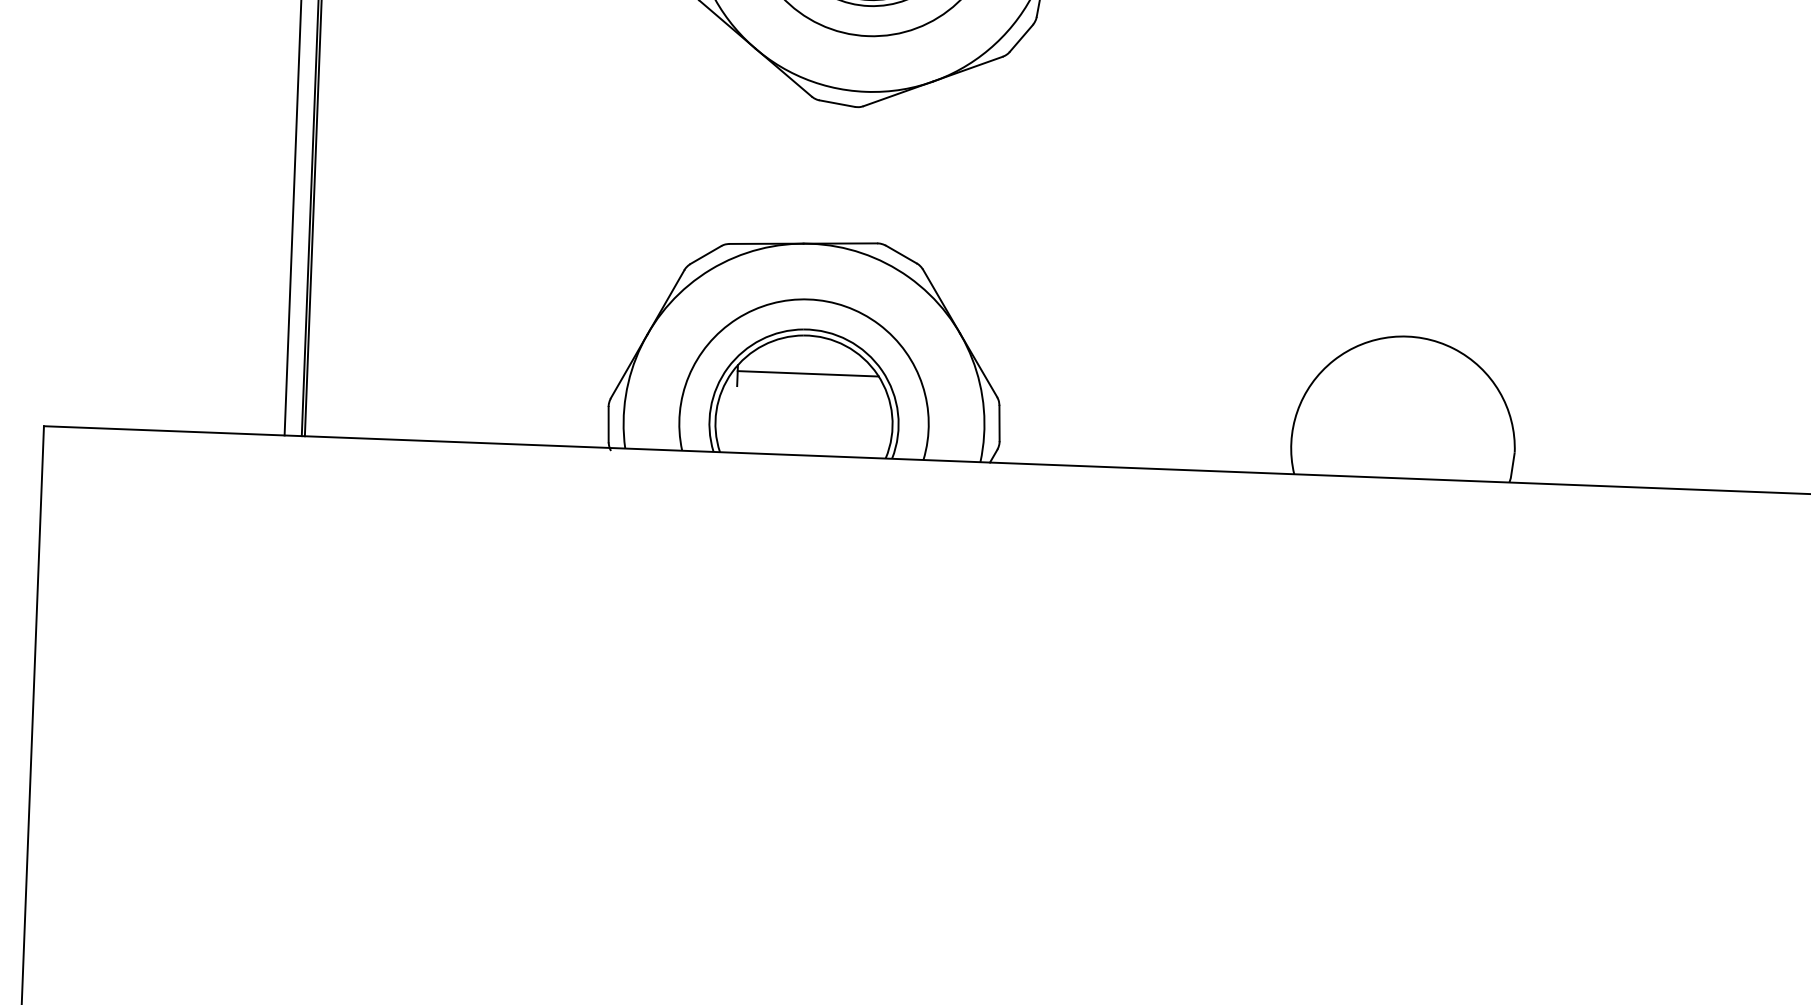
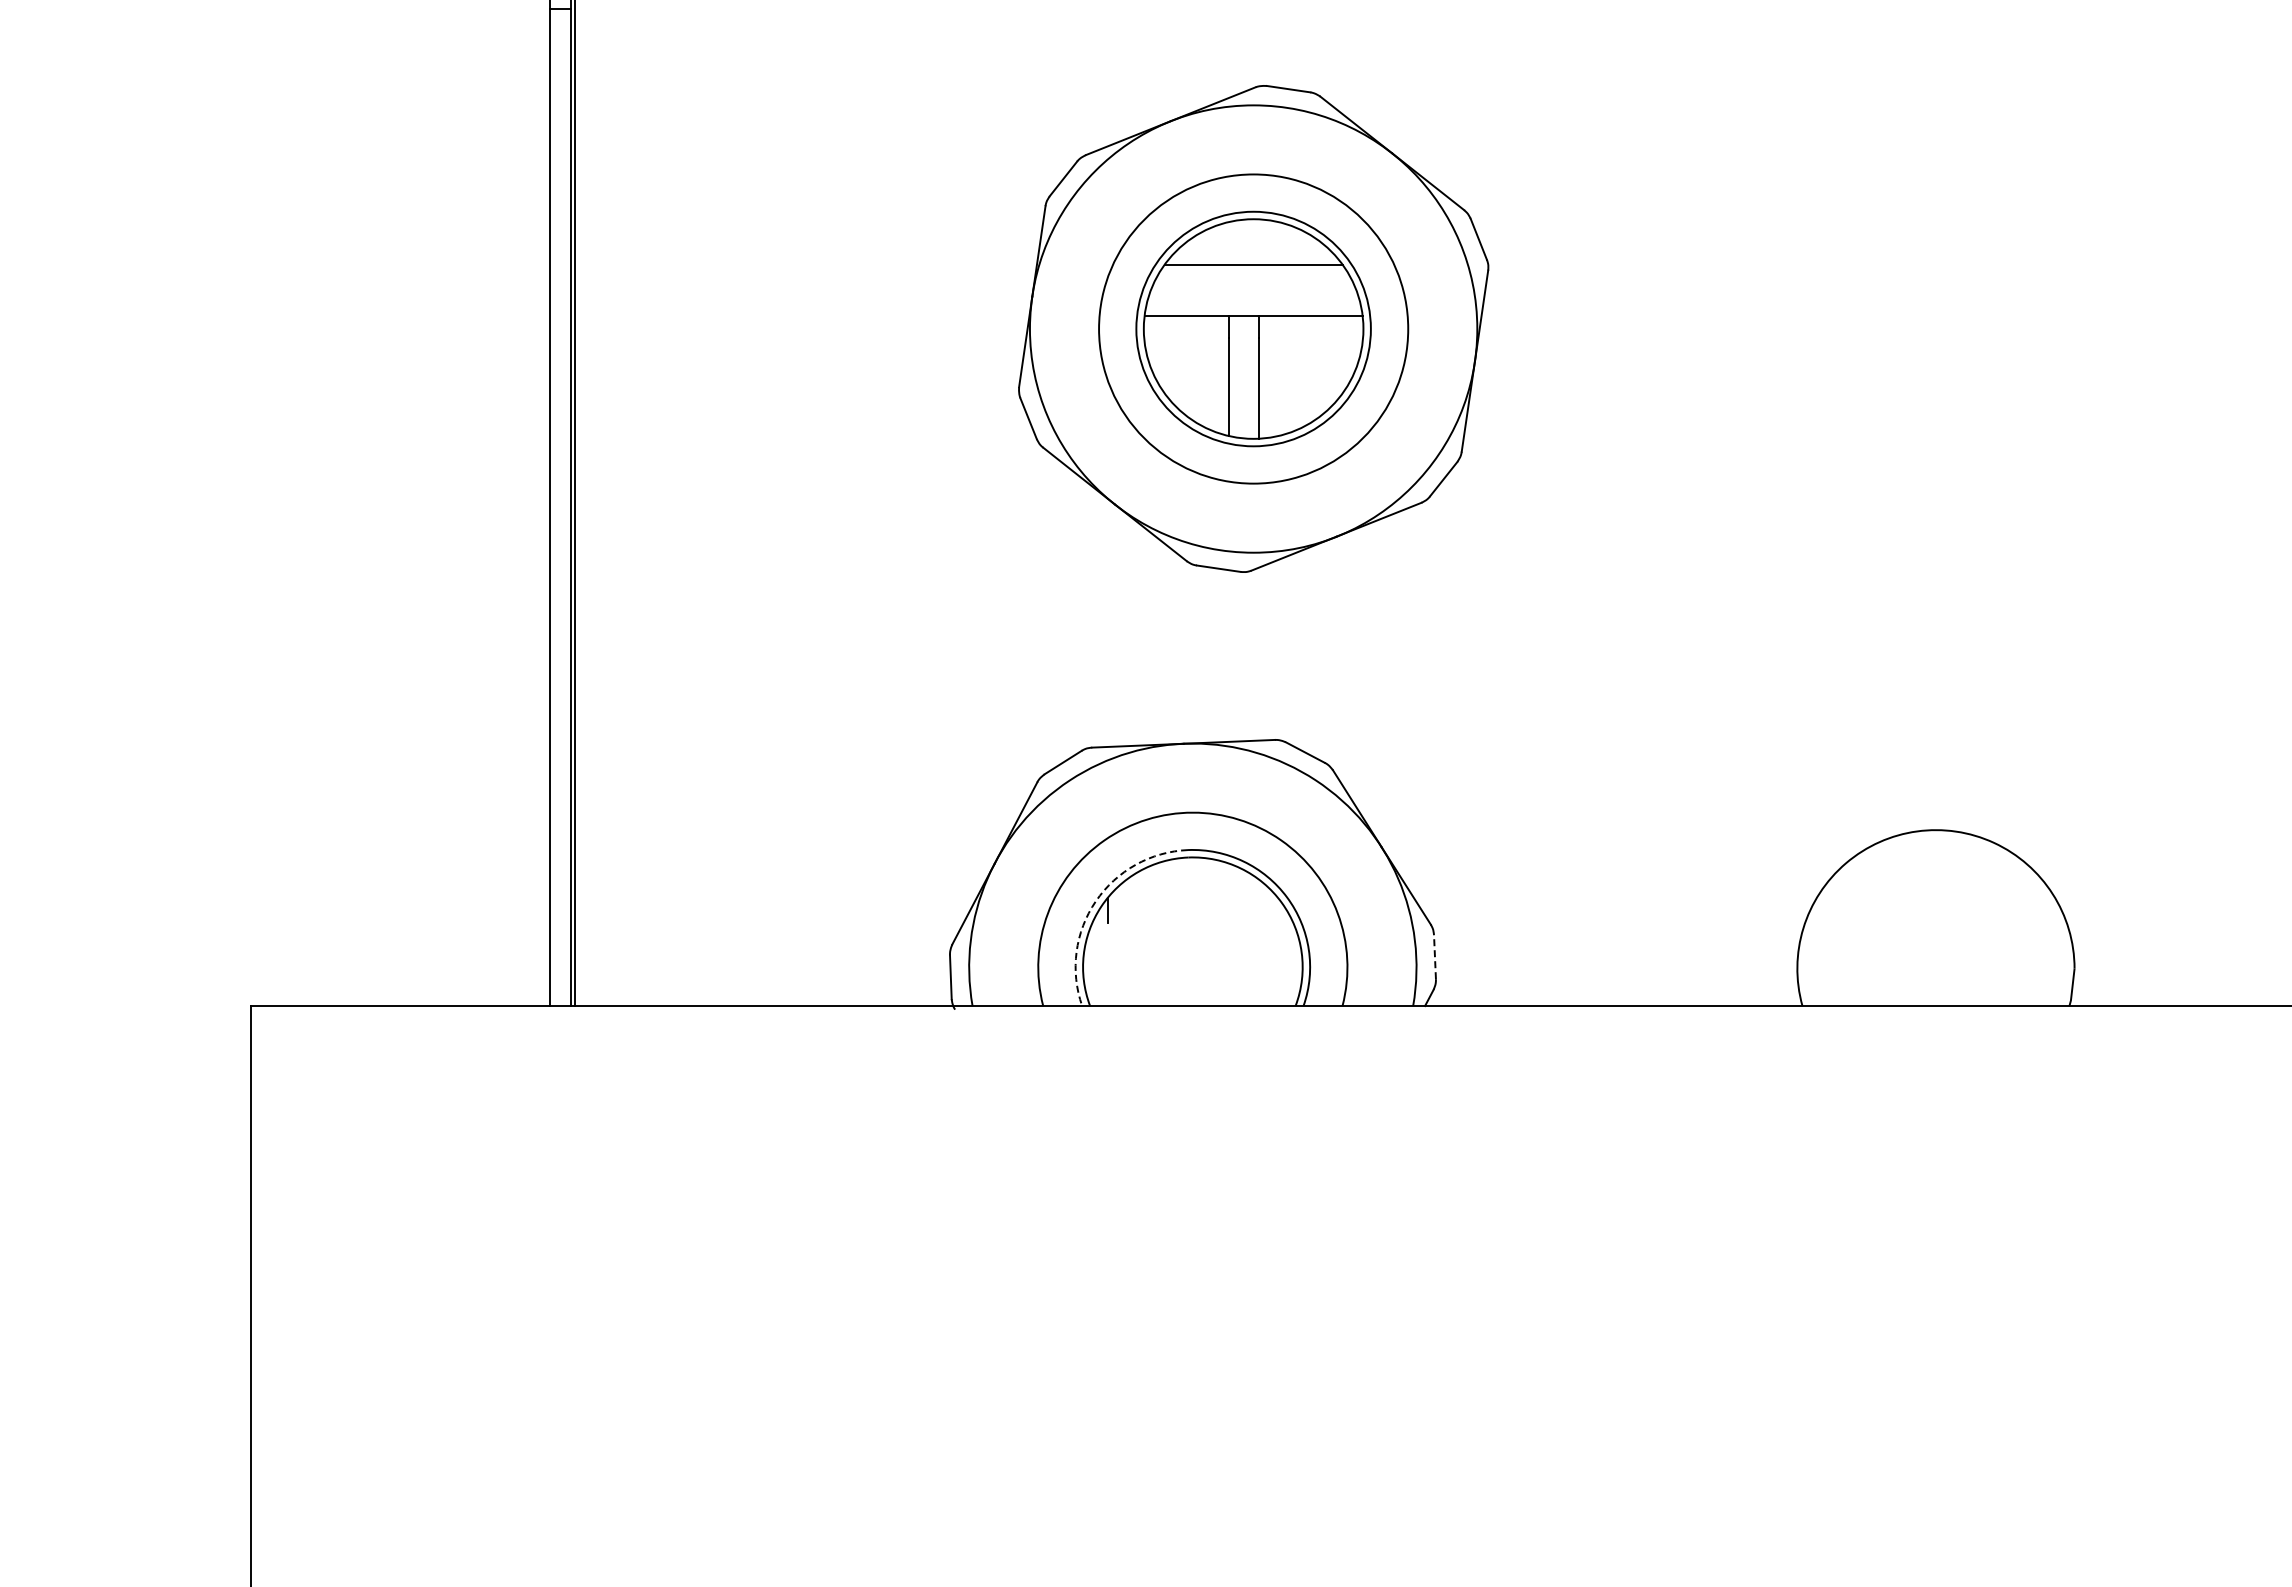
arc: (727, 368) -> (1095, 901), solid -> dashed
line: (808, 373) -> (1195, 904), removed
line: (999, 423) -> (1434, 957), solid -> dashed

